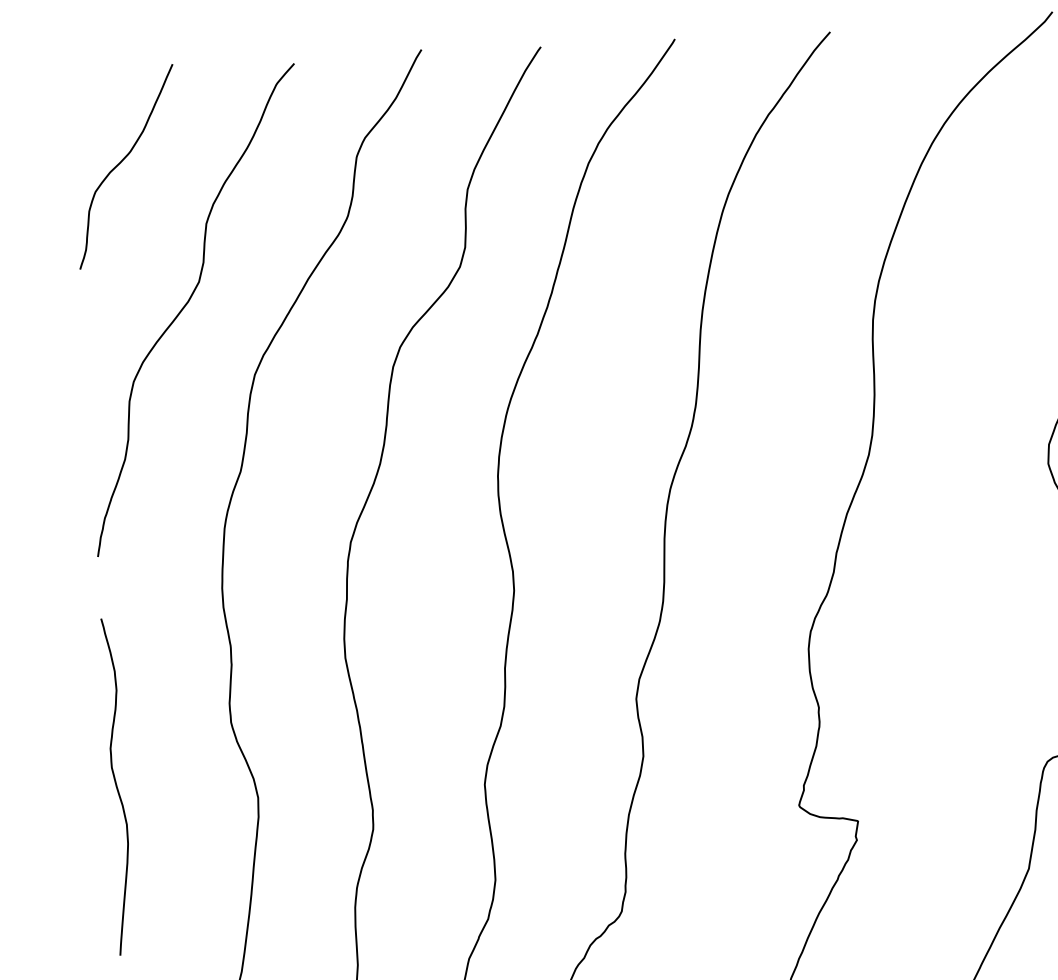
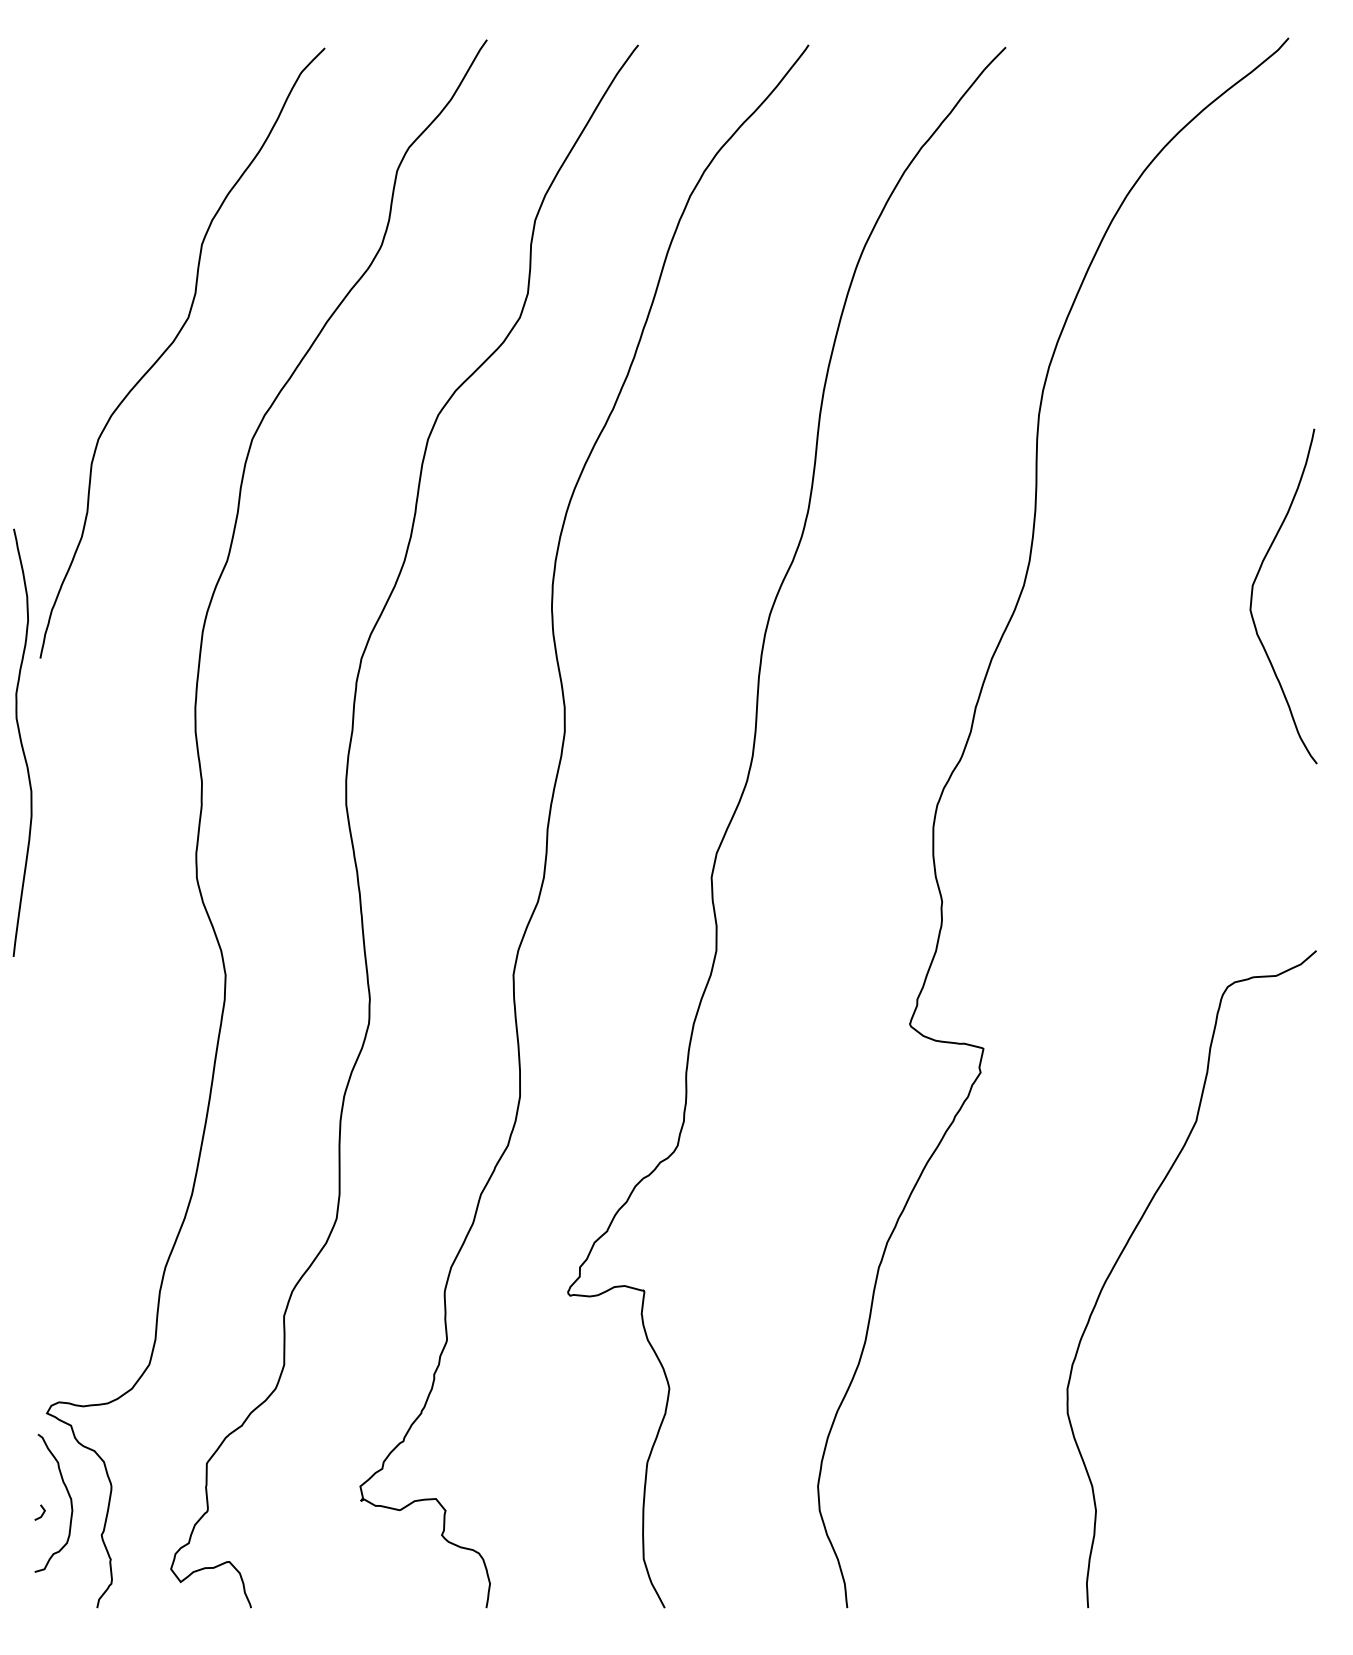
curve: (121, 162) -> (99, 160), removed
curve: (117, 786) -> (22, 742), moved

